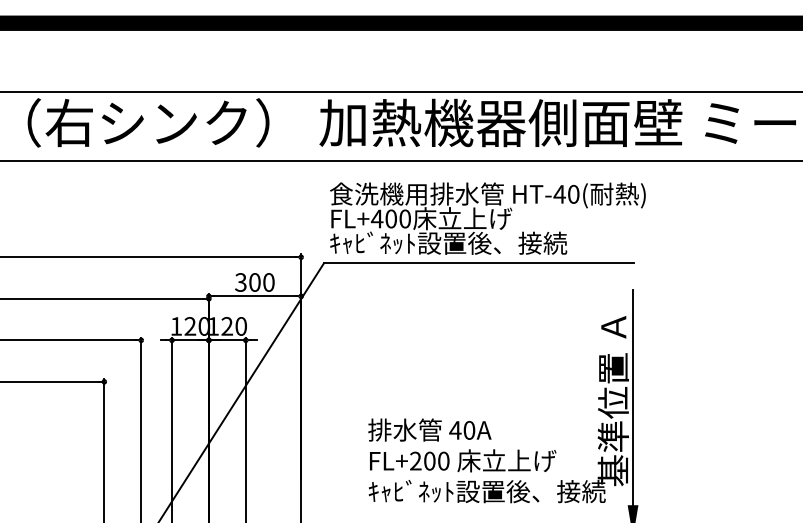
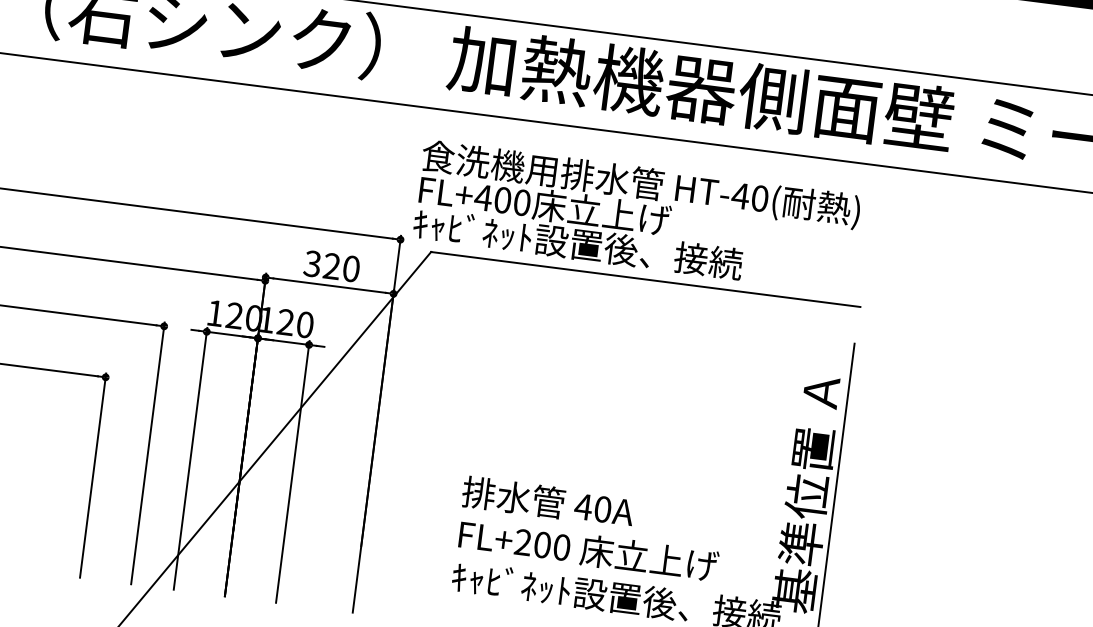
text: (487, 218) -> (636, 216), moved
text: (254, 282) -> (331, 266), 300 -> 320

